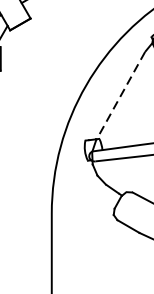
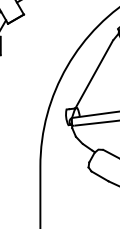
line: (120, 96) -> (93, 75), dashed -> solid

